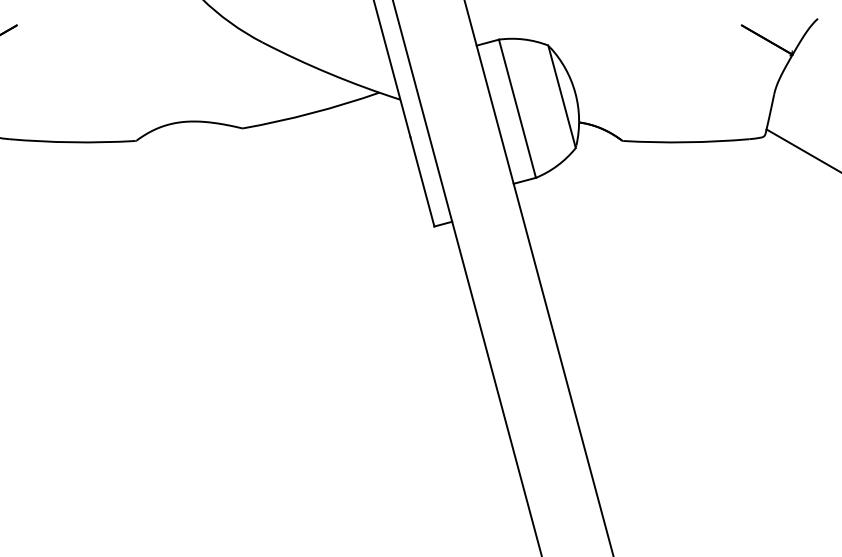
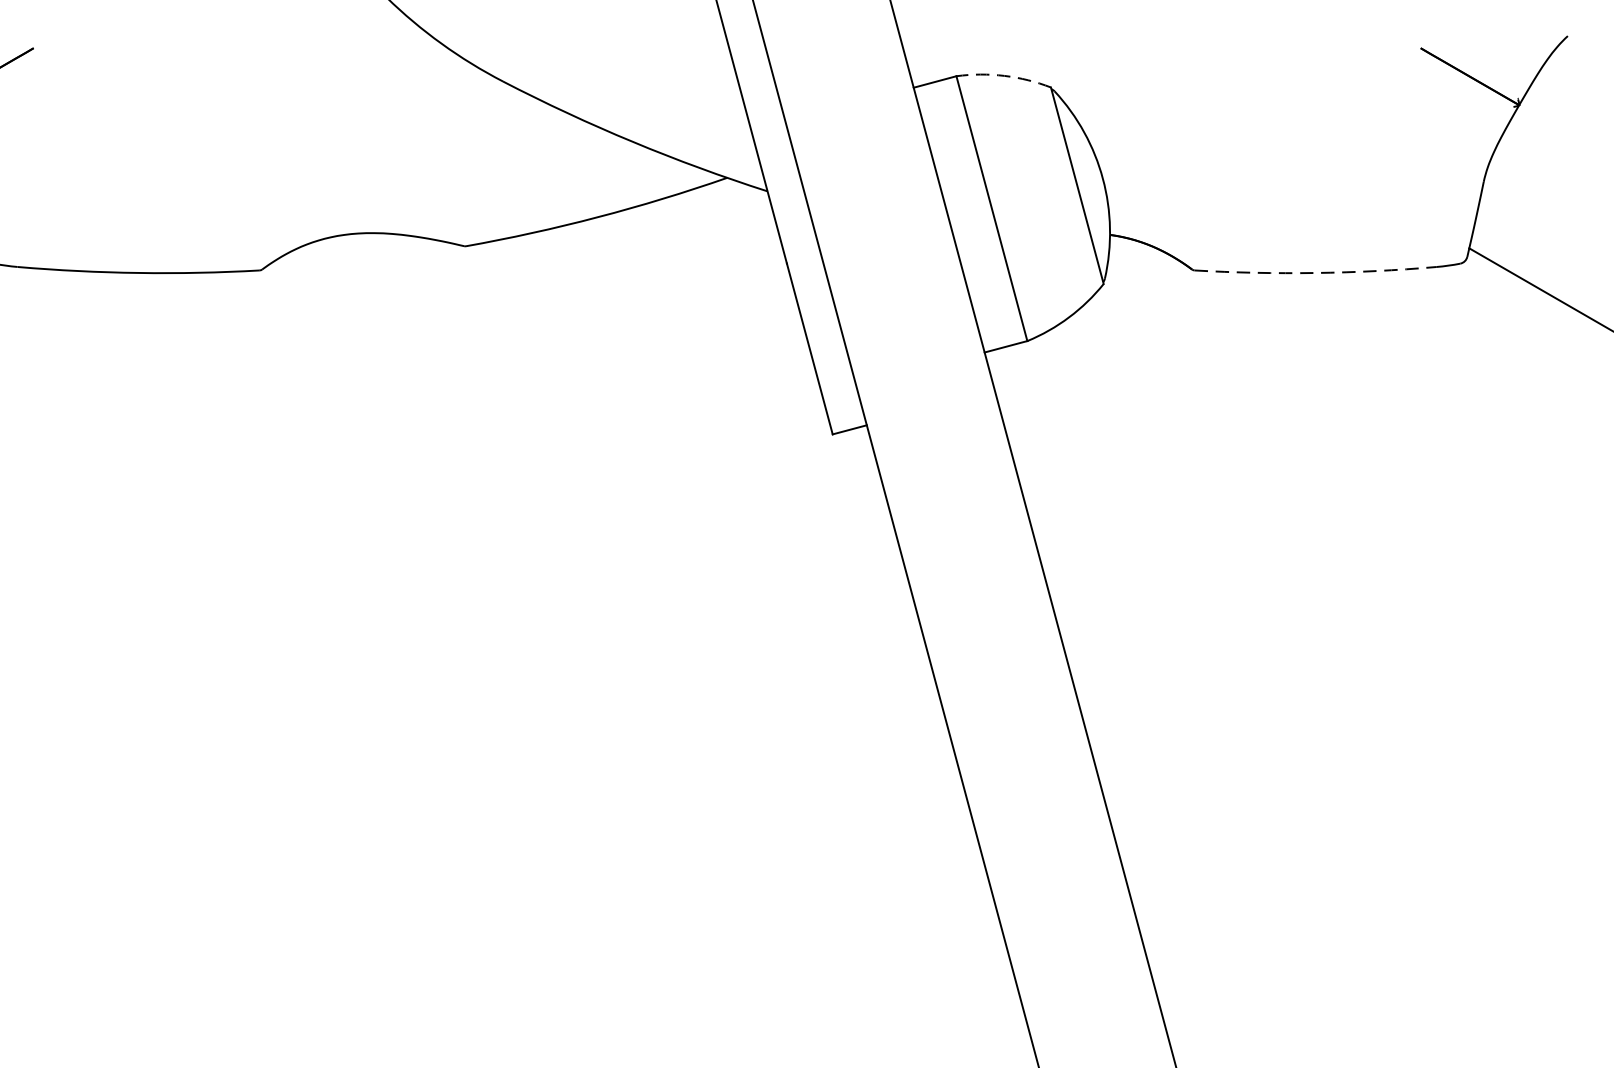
arc: (524, 39) -> (1005, 75), solid -> dashed
arc: (686, 142) -> (1315, 273), solid -> dashed

